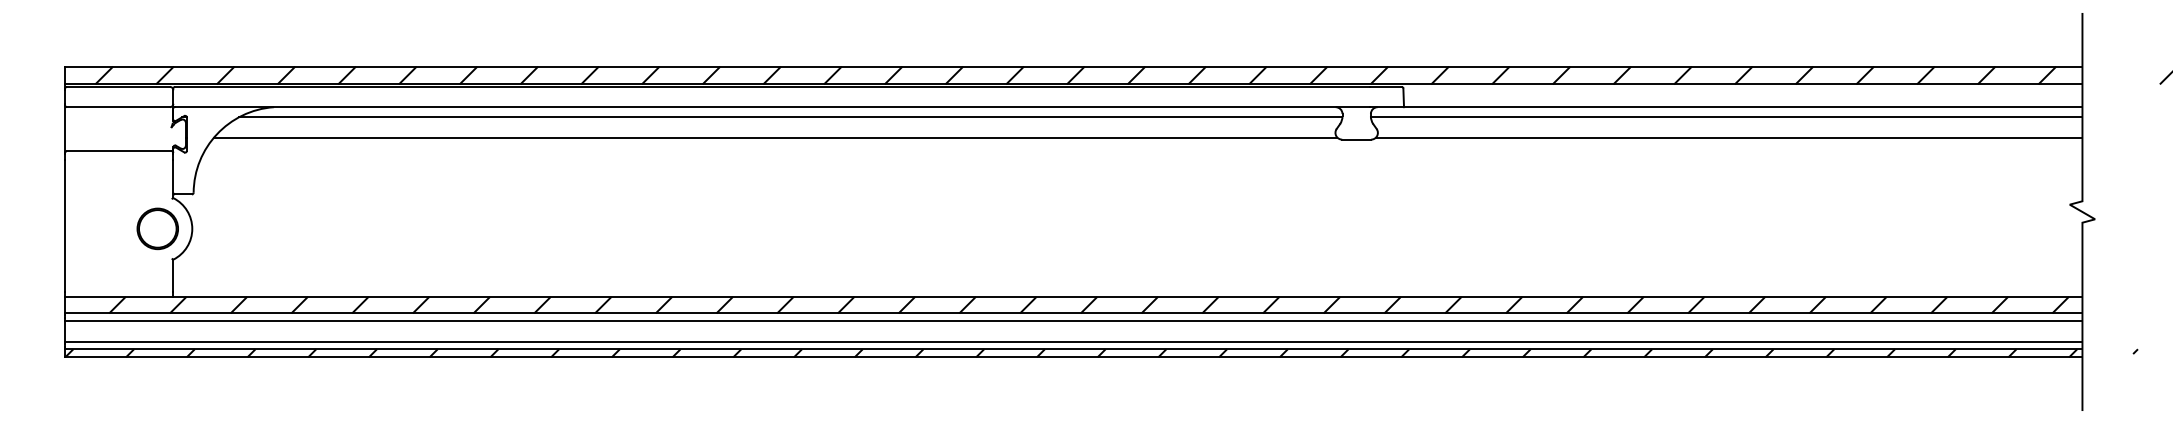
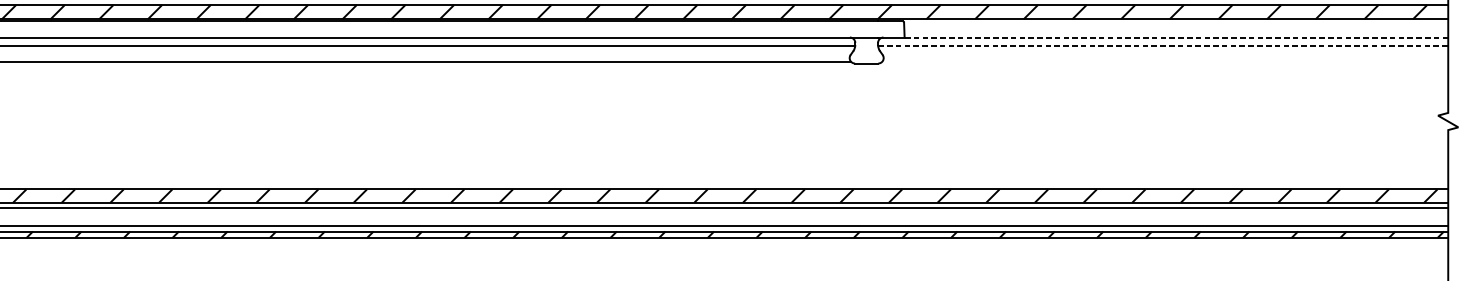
line: (1742, 107) -> (1175, 37), solid -> dashed
line: (1726, 117) -> (1163, 45), solid -> dashed
line: (1728, 137) -> (1164, 61), removed

